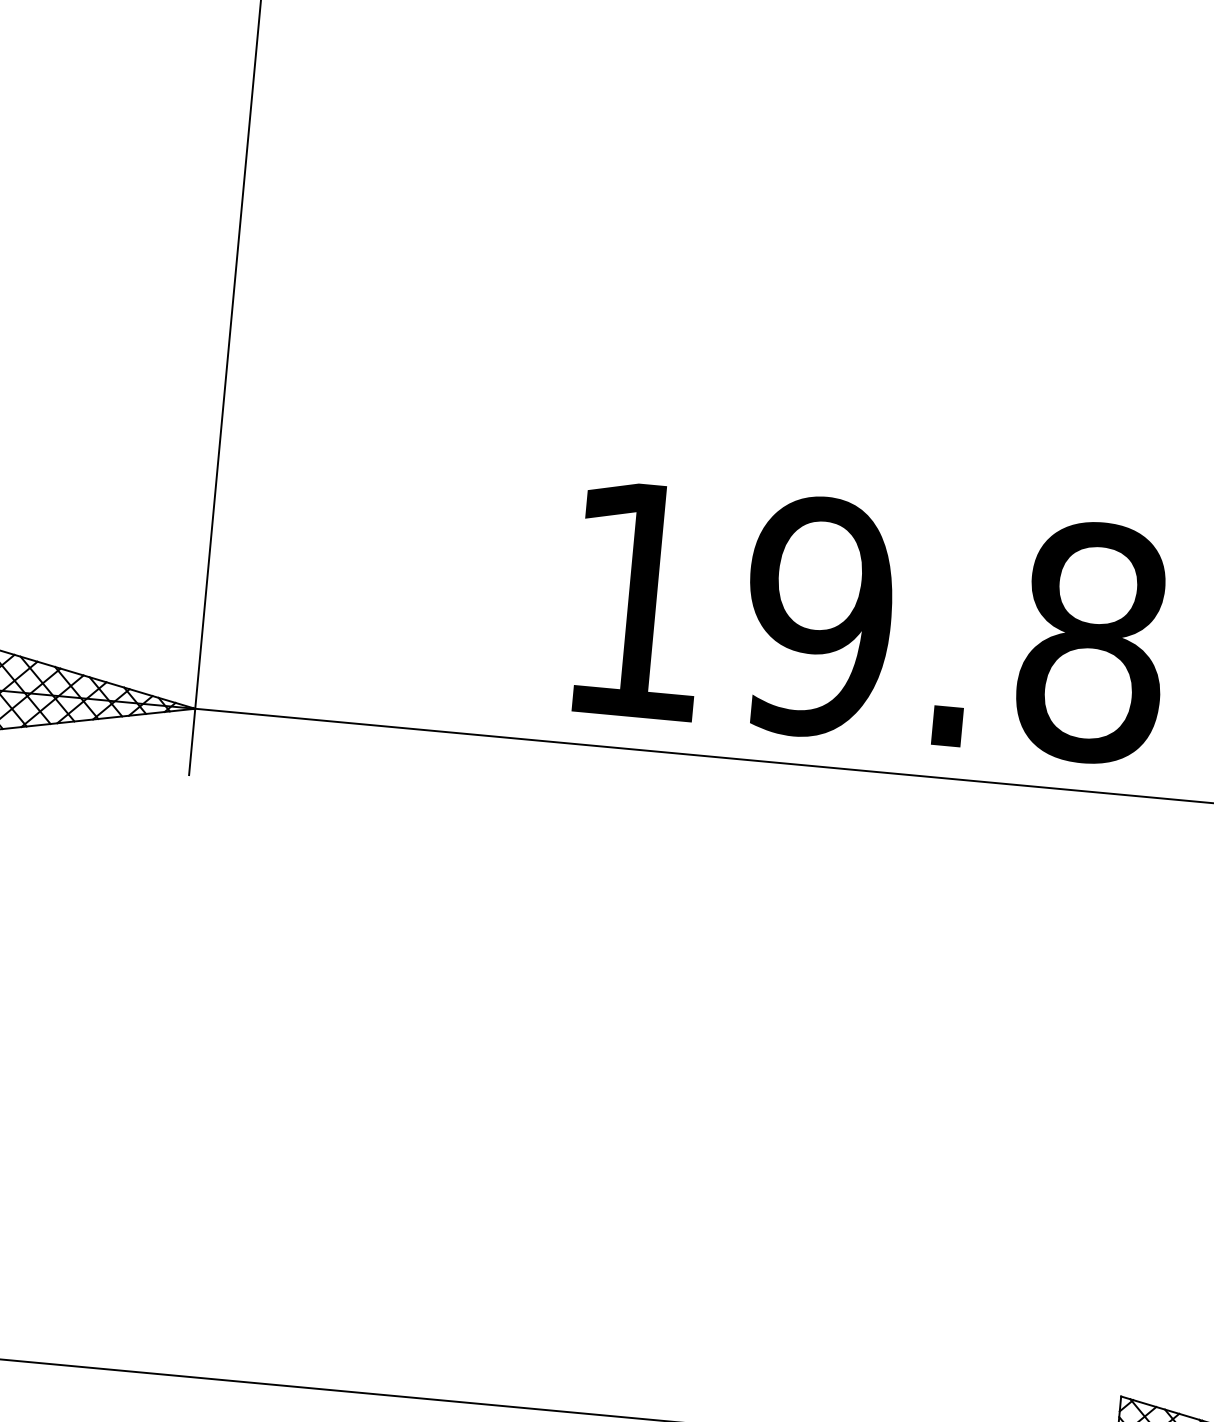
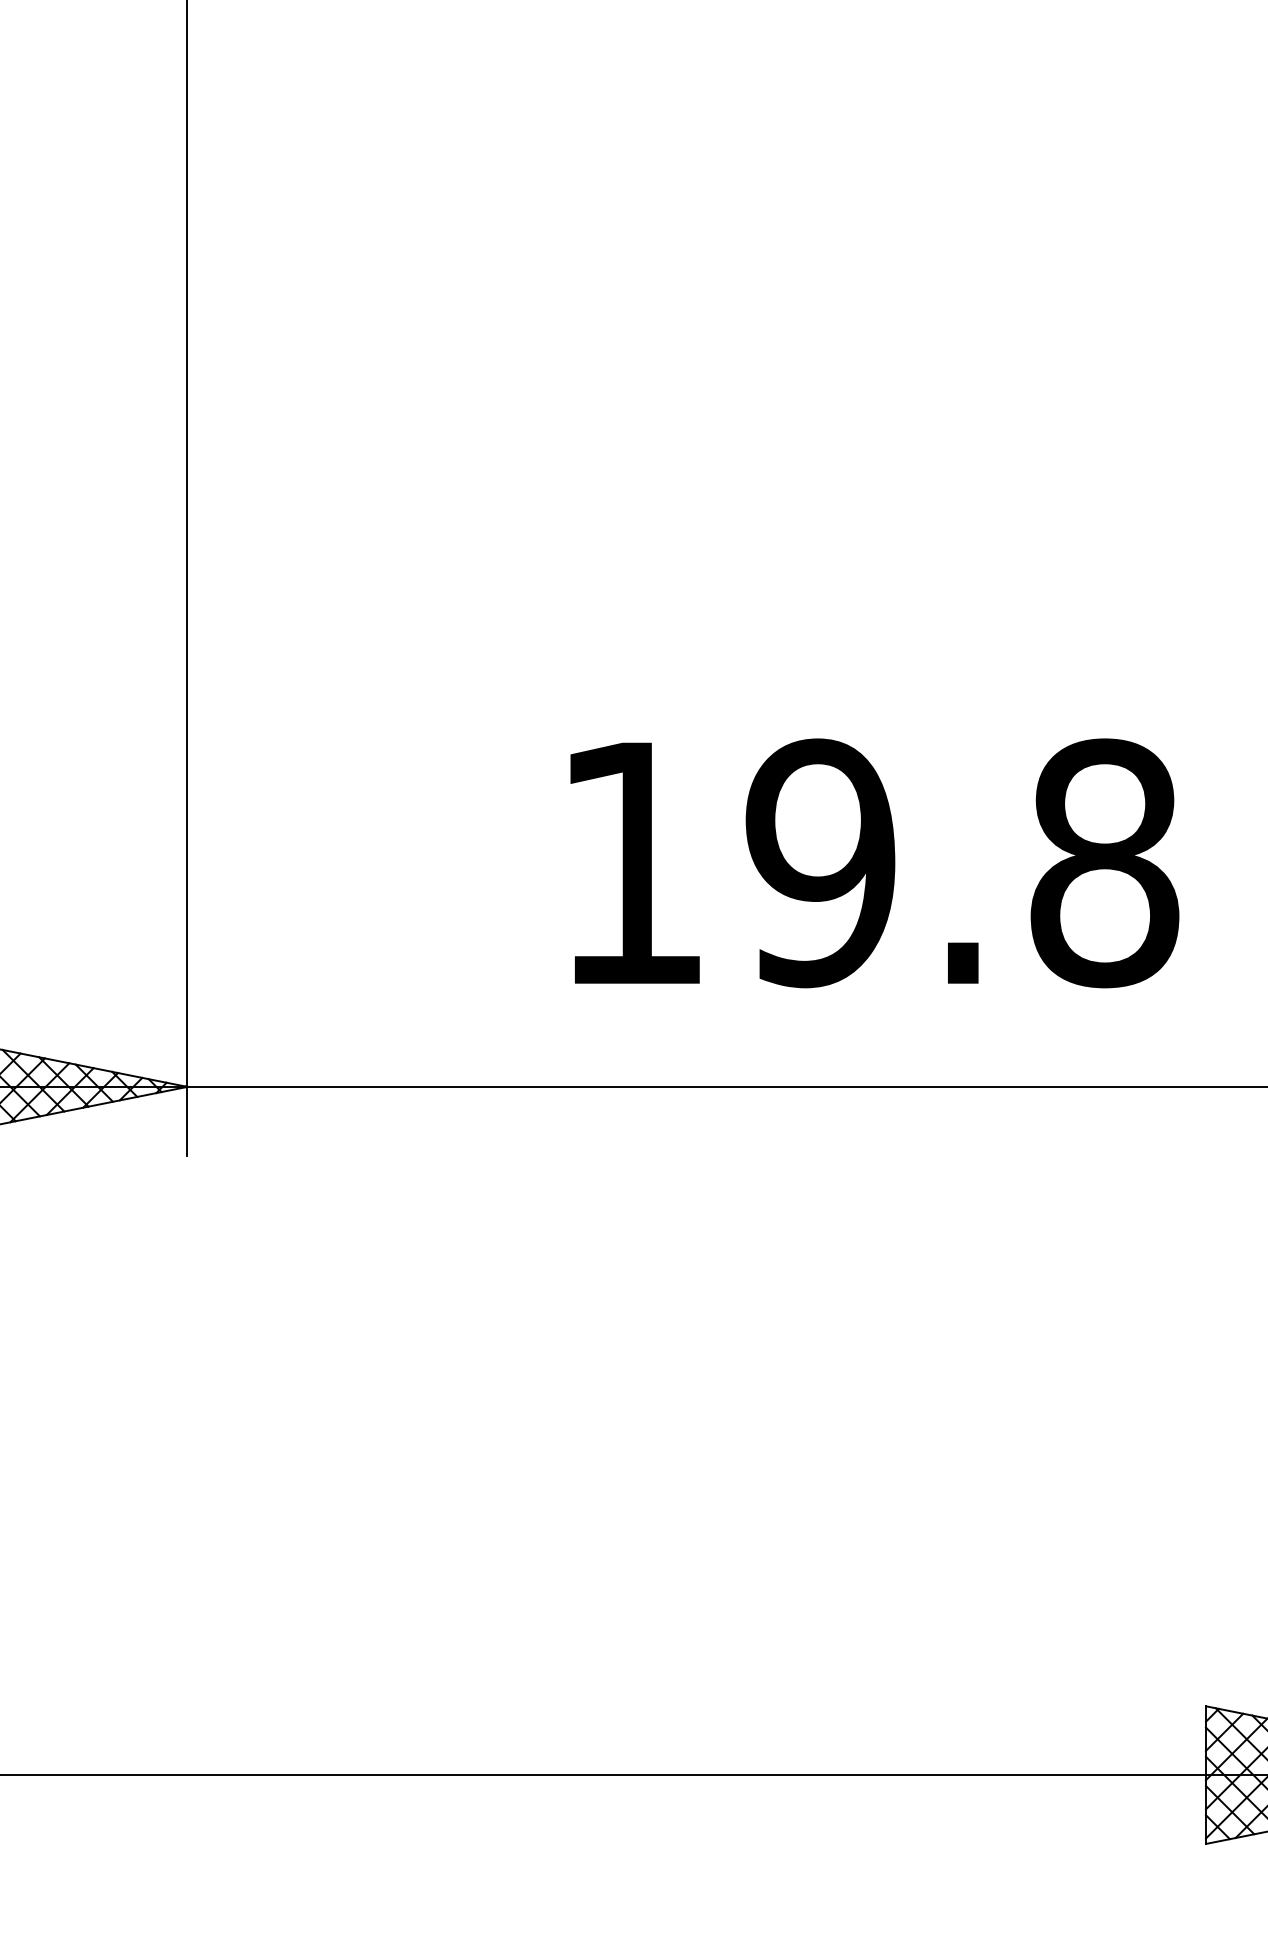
text: (870, 622) -> (874, 863), moved

